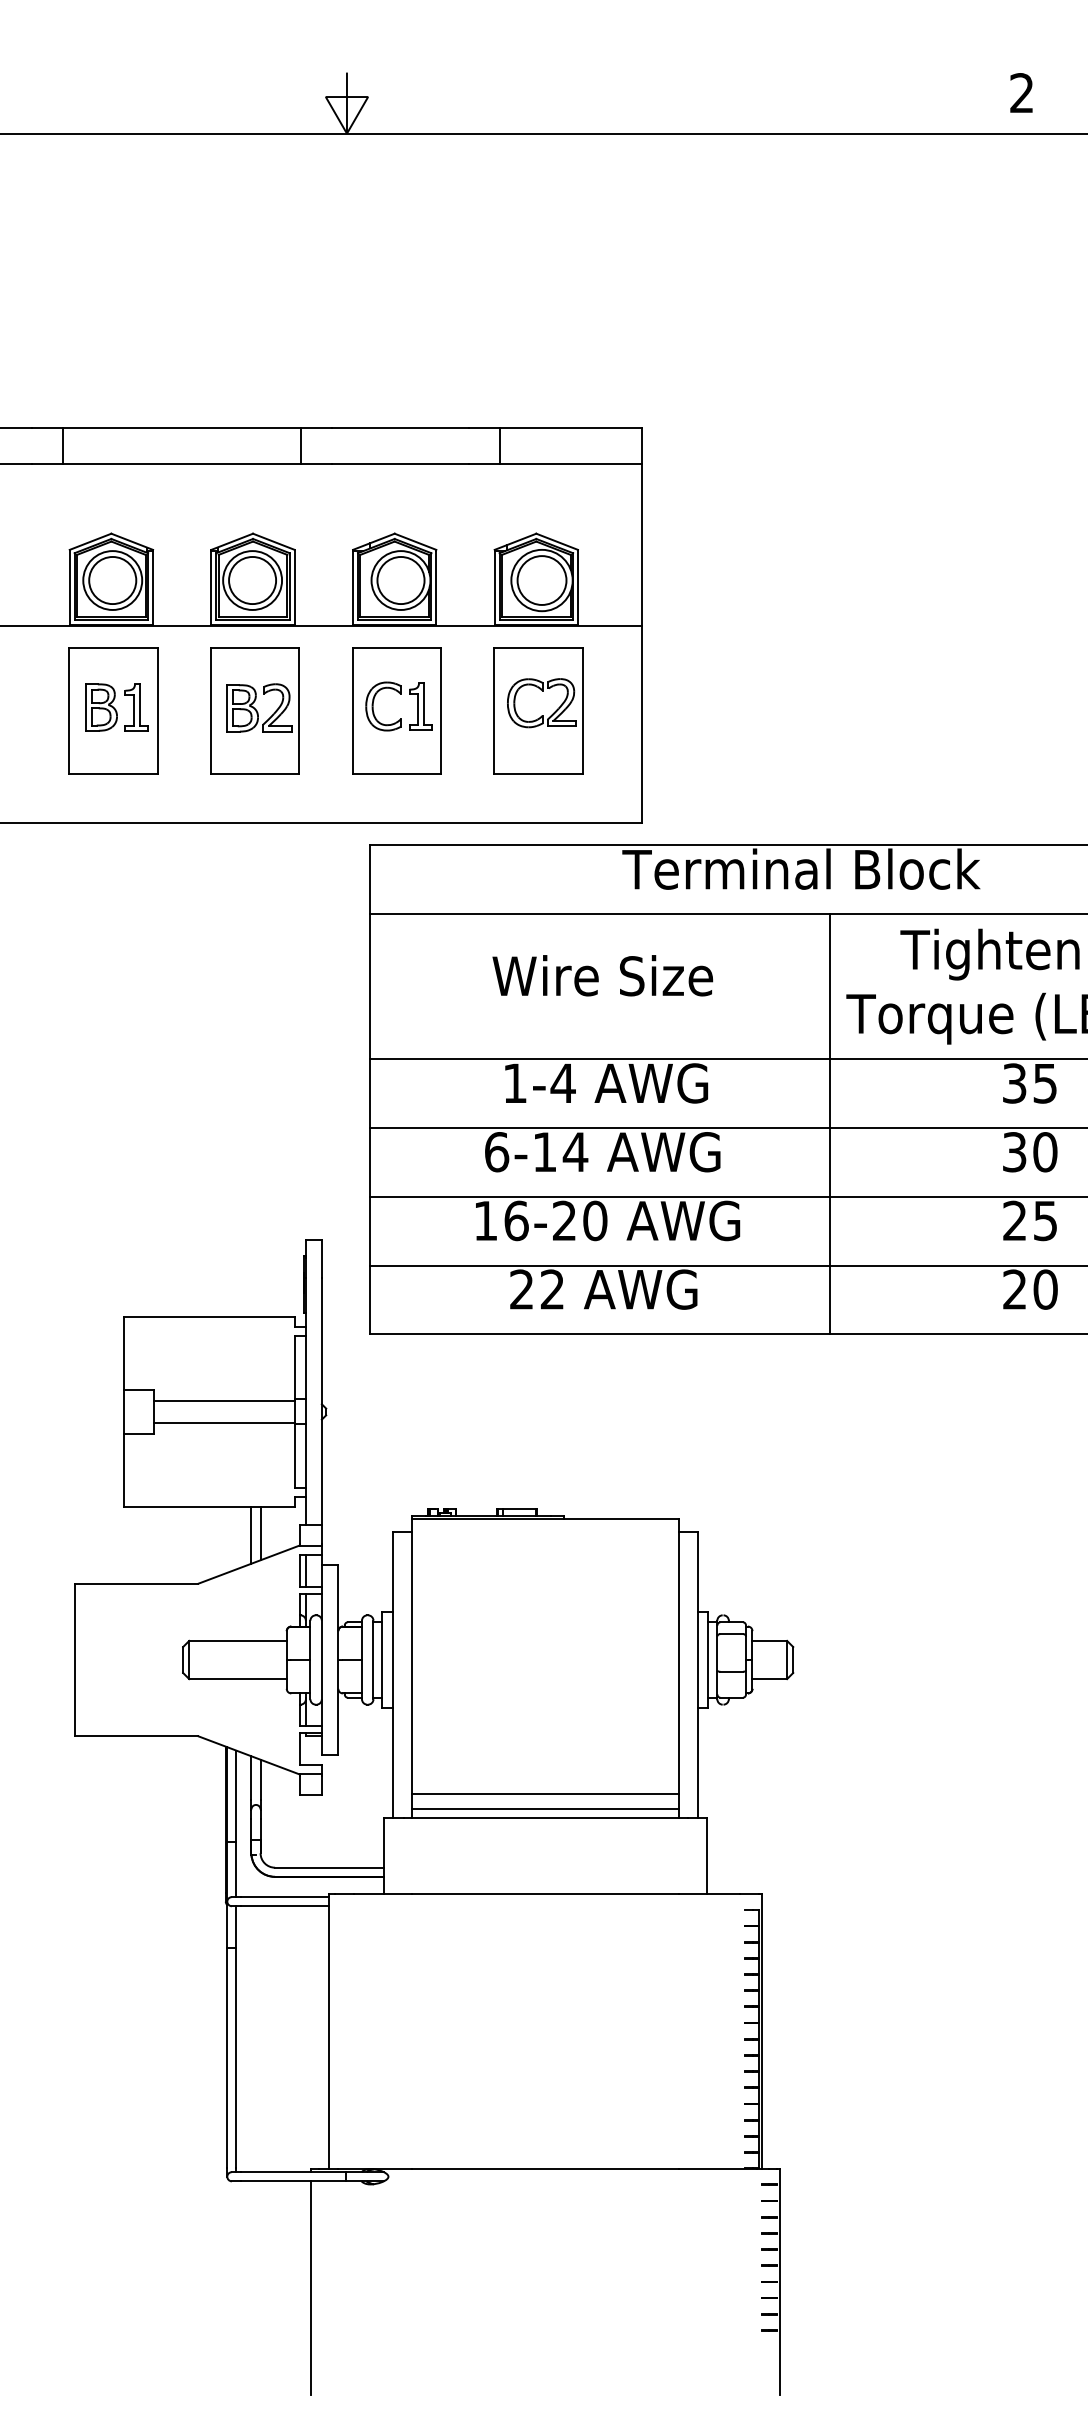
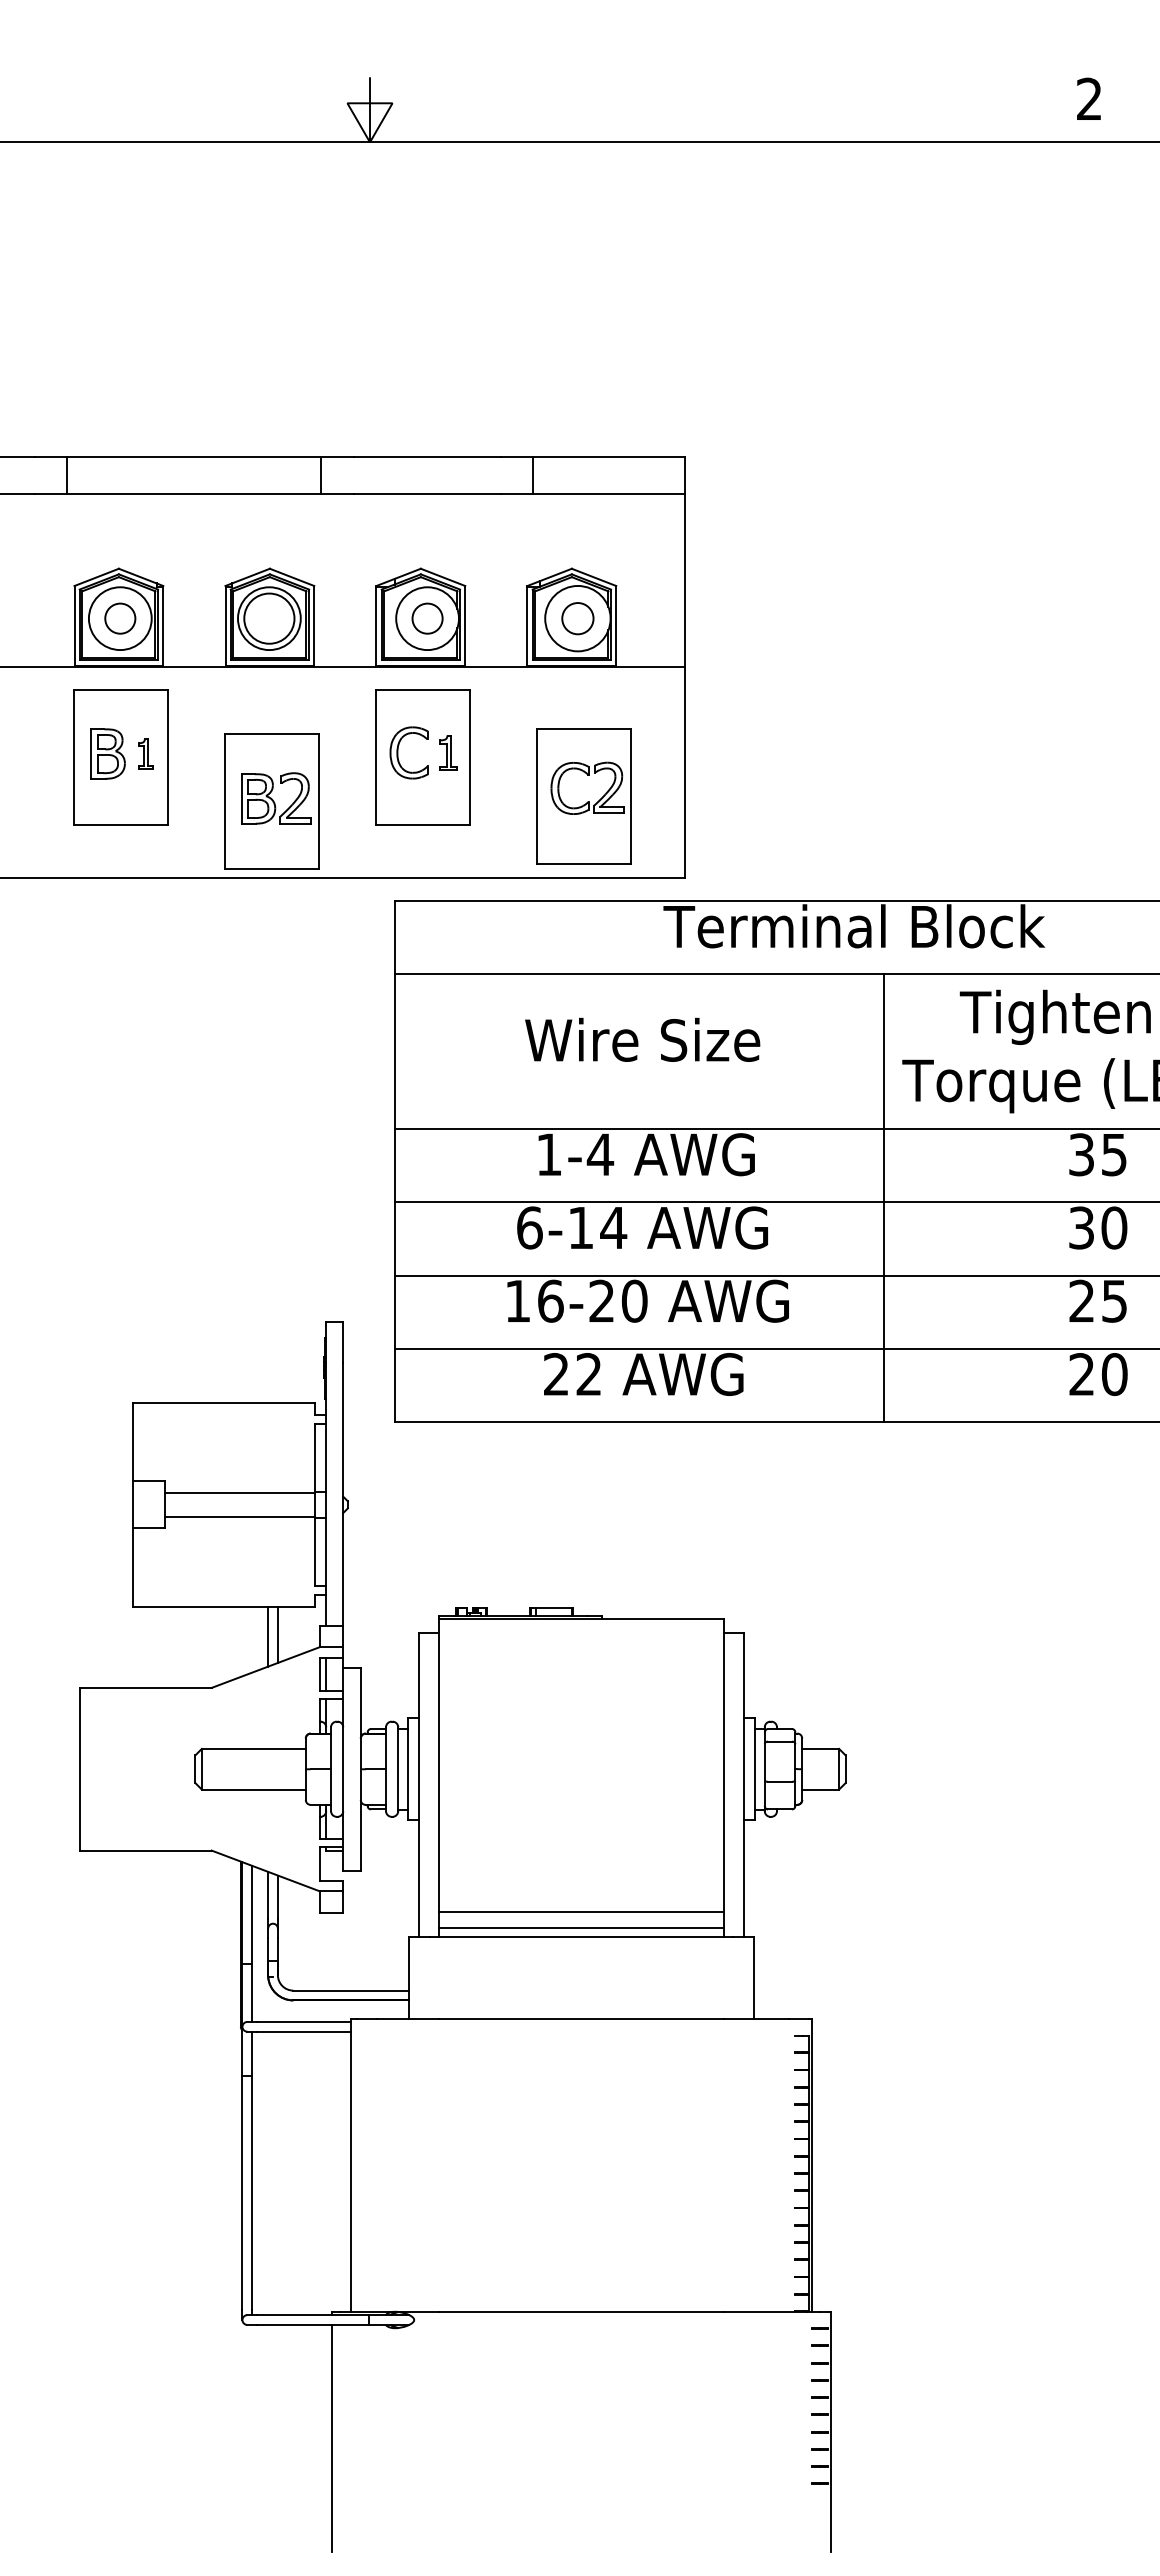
circle: (112, 580) -> (120, 618), size x0.6
circle: (400, 580) -> (427, 618), size x0.6
circle: (541, 580) -> (577, 618), size x0.6
part: (420, 706) -> (448, 752), size x0.7
part: (136, 707) -> (145, 753), size x0.6
part: (254, 710) -> (271, 801), moved
part: (537, 710) -> (583, 796), moved

